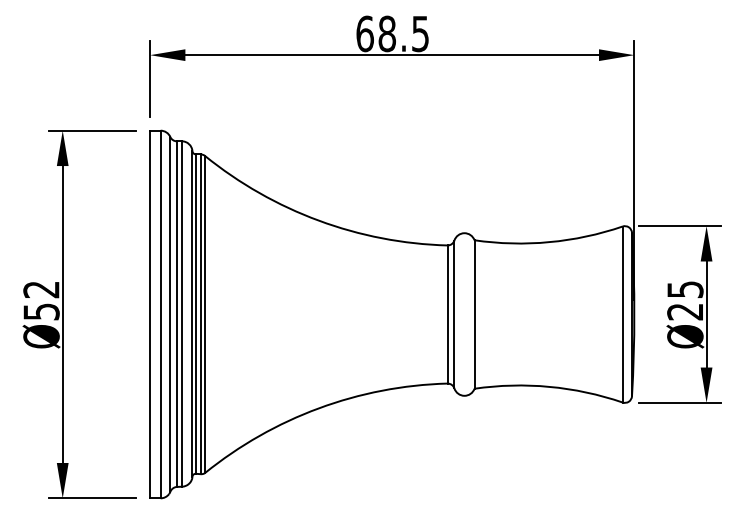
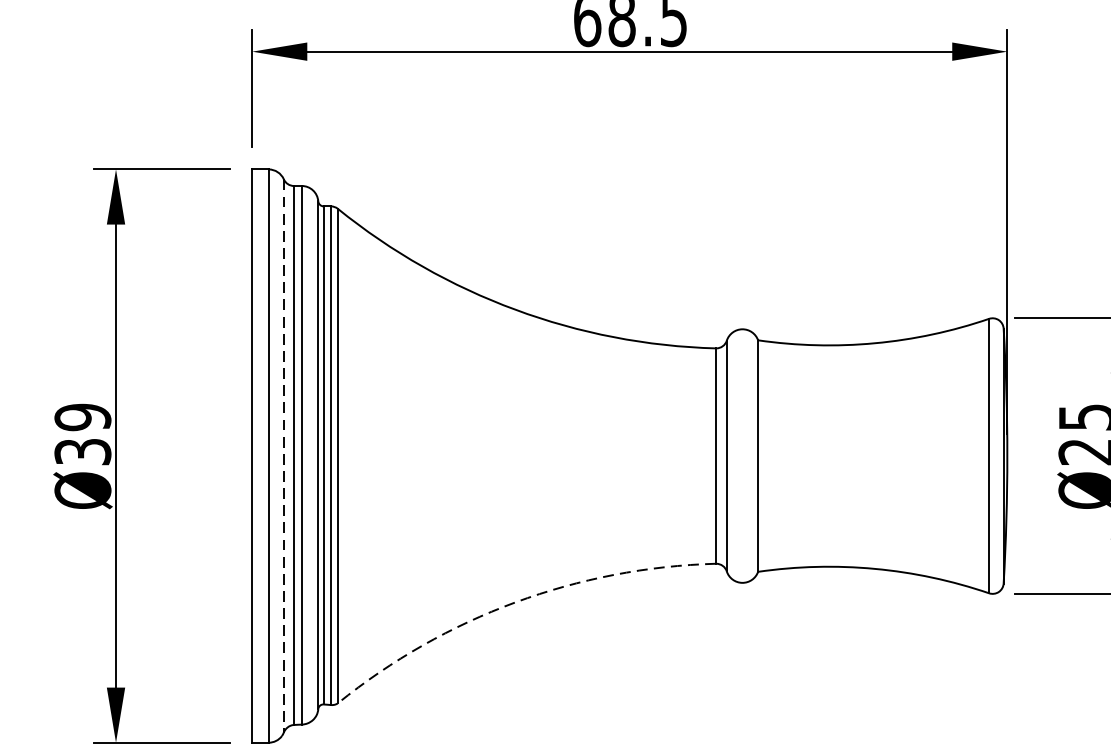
text: (41, 300) -> (82, 434), Ø52 -> Ø39
line: (170, 314) -> (284, 456), solid -> dashed
arc: (318, 408) -> (514, 602), solid -> dashed

